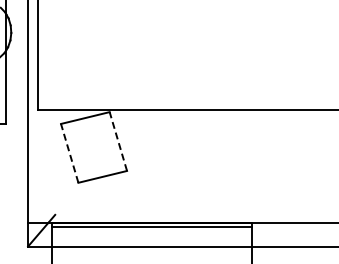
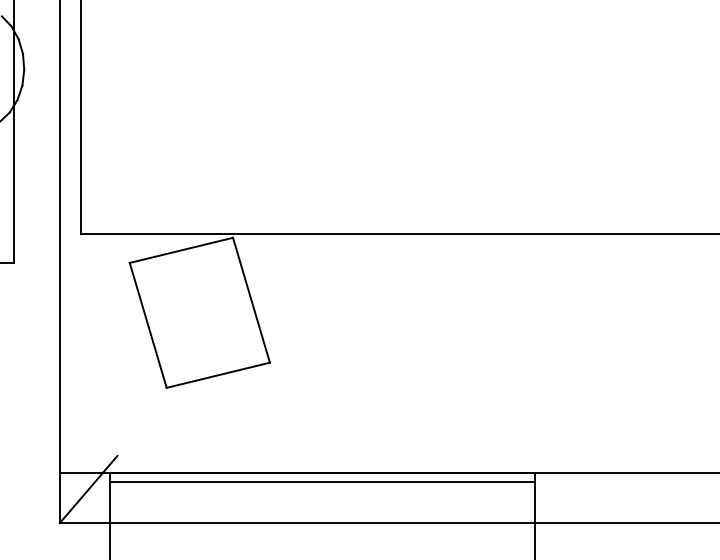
line: (118, 141) -> (251, 300), dashed -> solid
line: (69, 153) -> (147, 325), dashed -> solid

